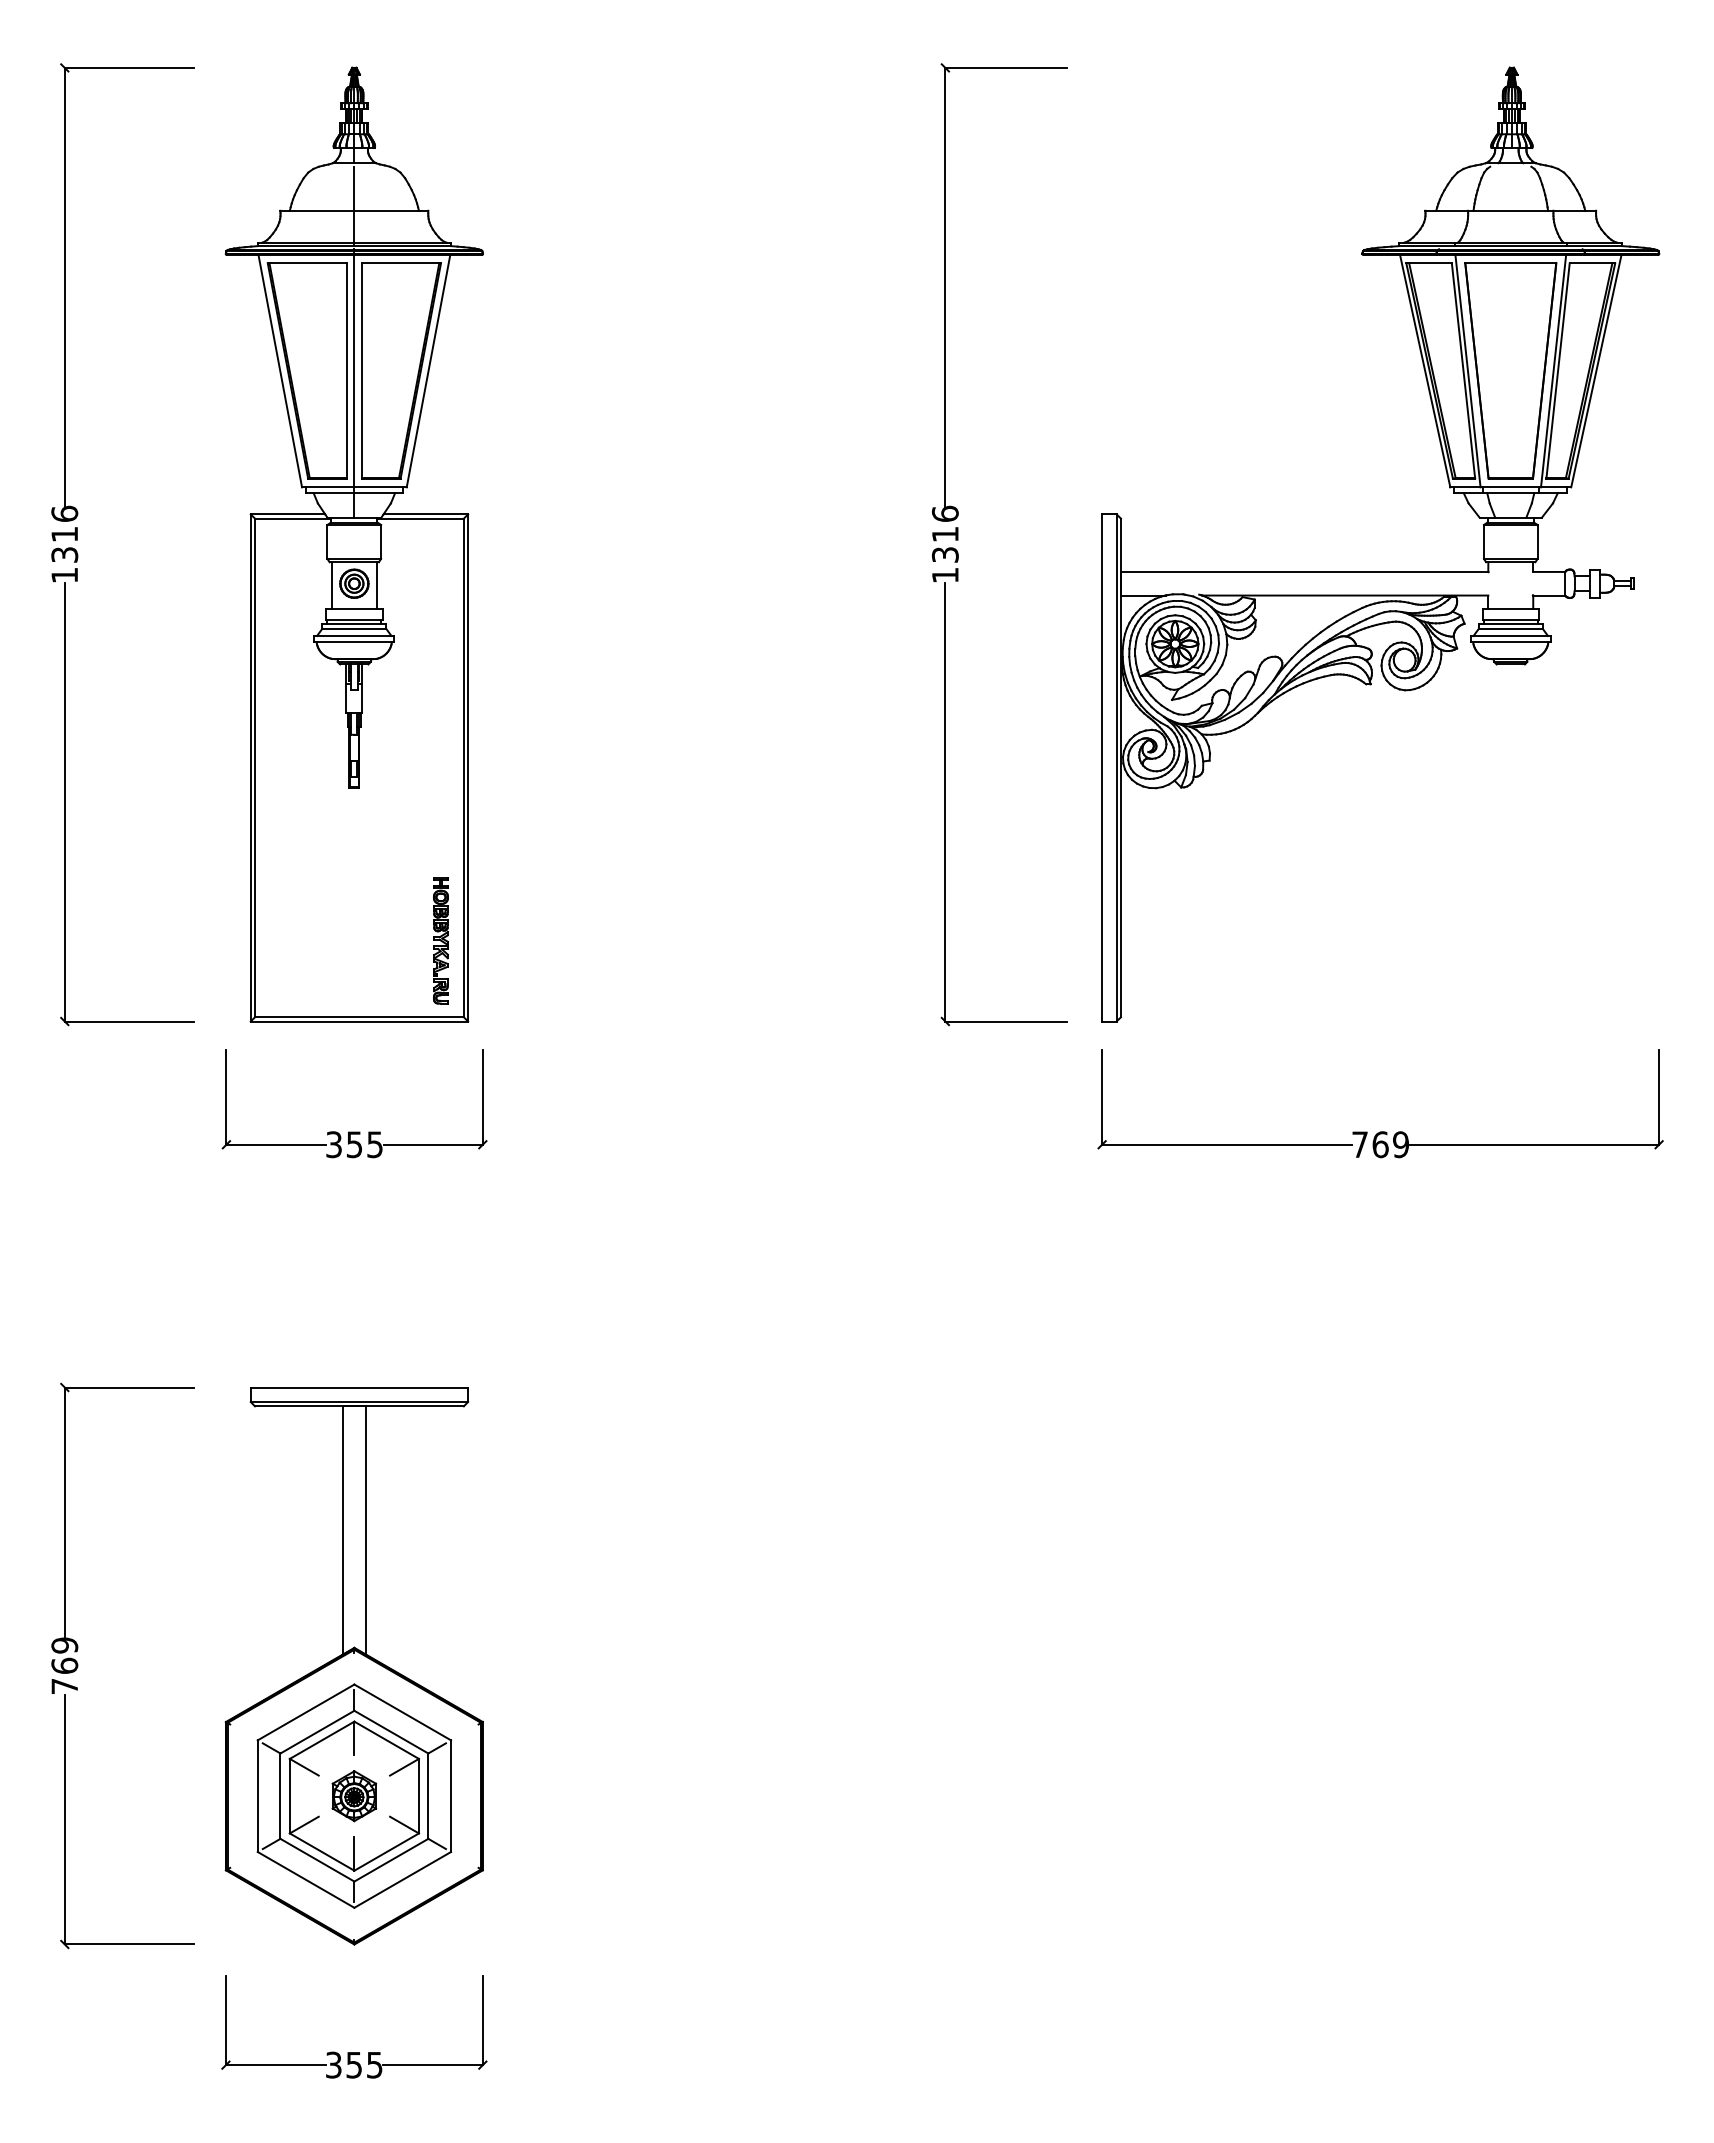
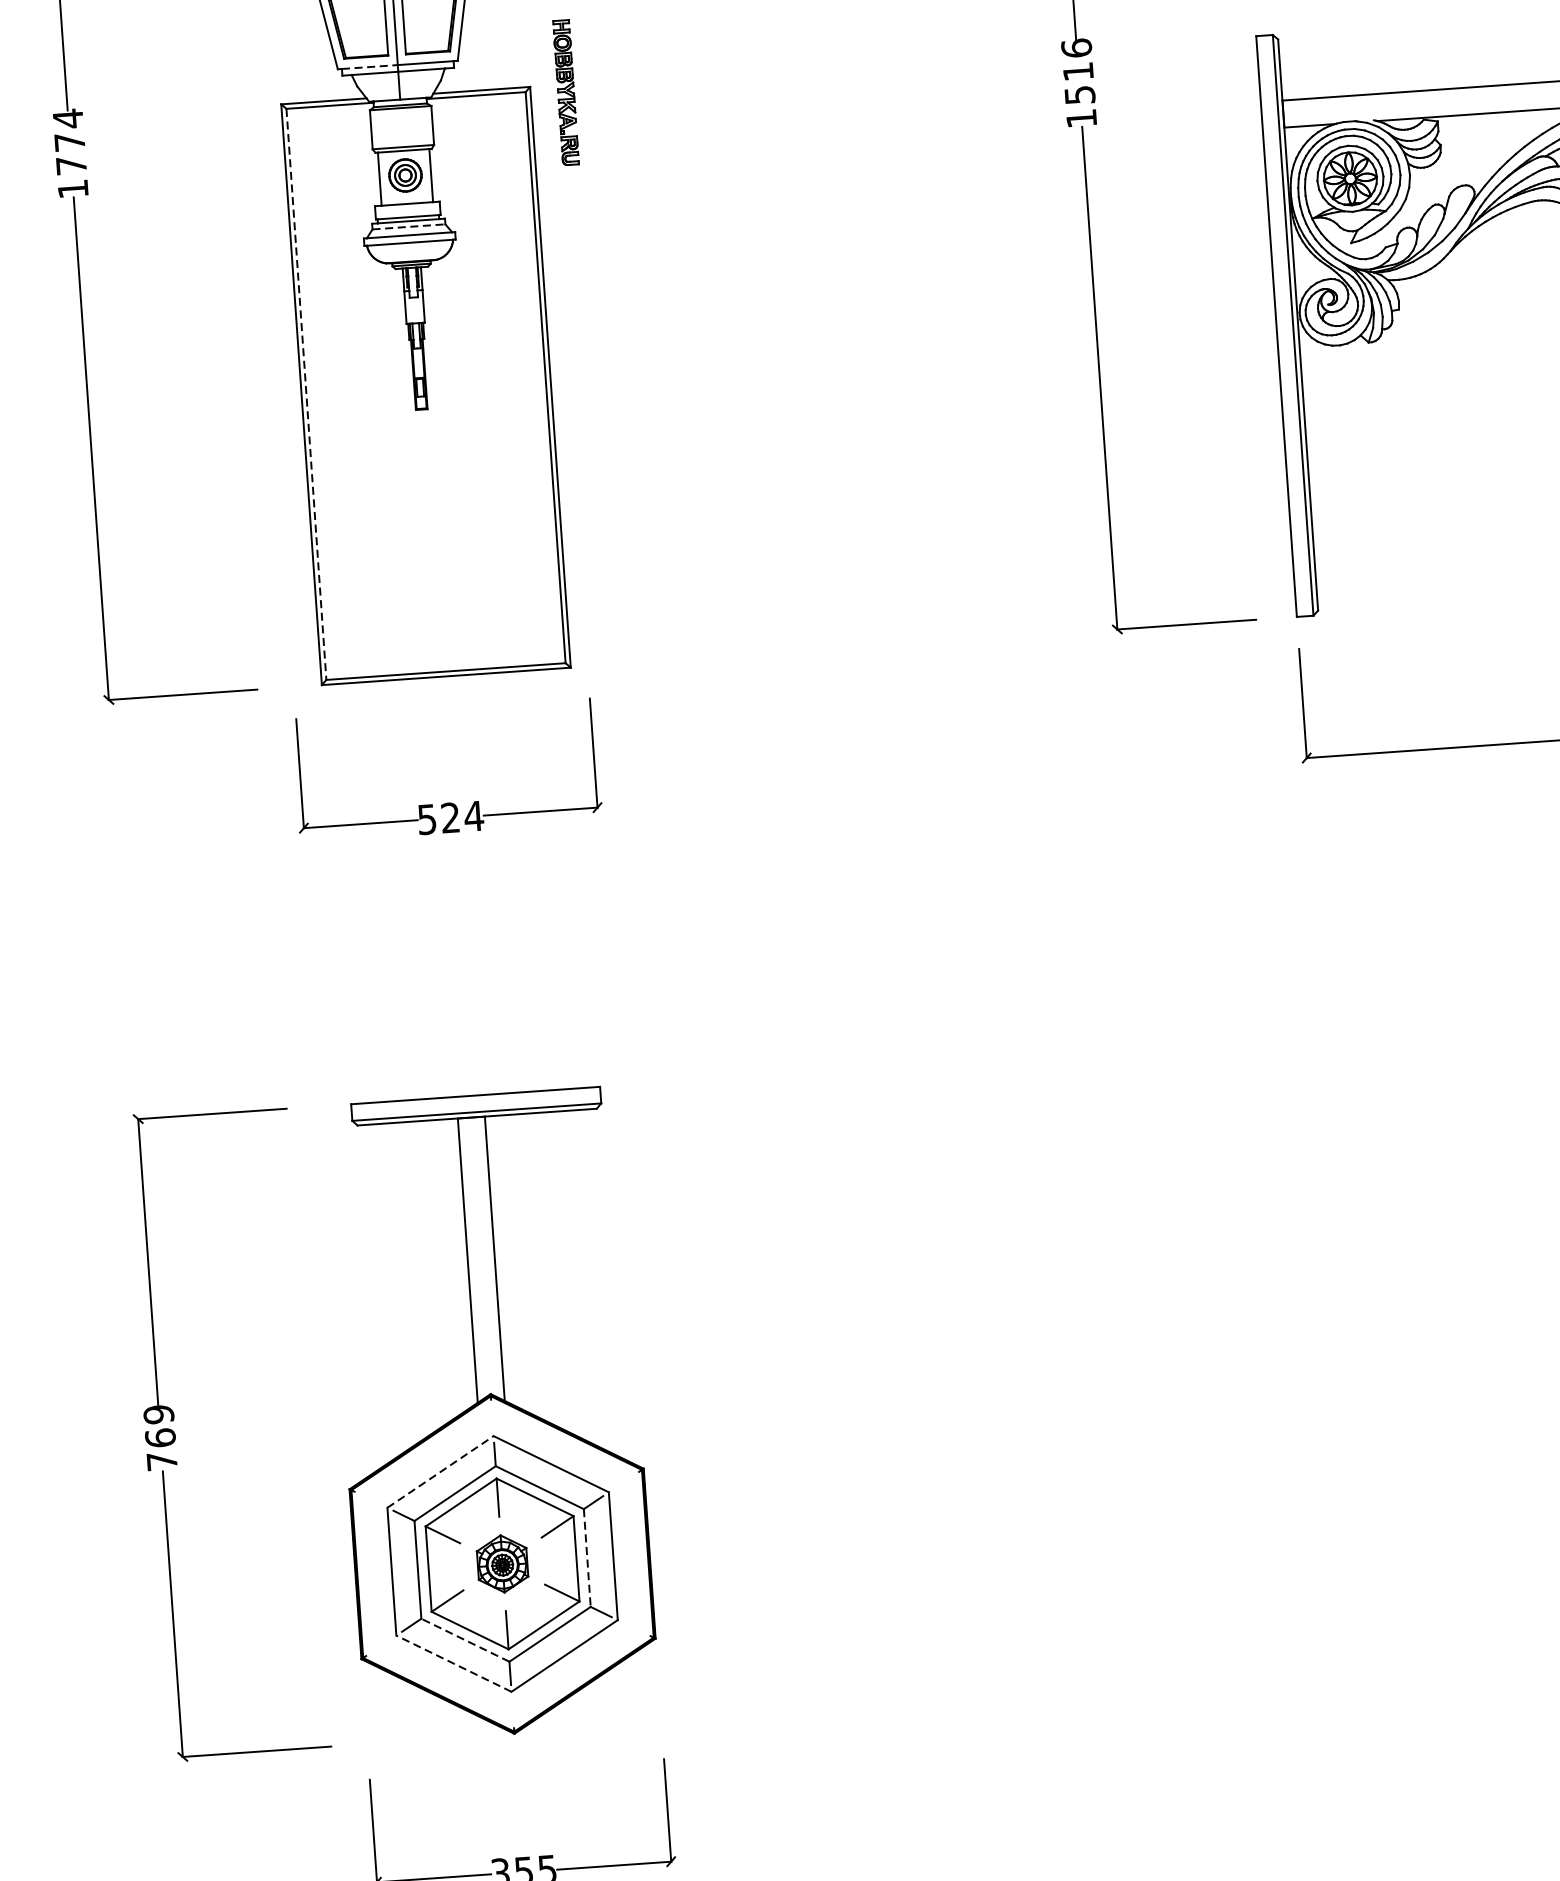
line: (330, 487) -> (370, 67), solid -> dashed
text: (64, 533) -> (69, 141), 1316 -> 1774
text: (944, 554) -> (1078, 94), 1316 -> 1516
line: (354, 628) -> (409, 226), solid -> dashed
line: (255, 768) -> (307, 394), solid -> dashed
part: (440, 940) -> (565, 92), moved
text: (355, 1144) -> (451, 817), 355 -> 524
line: (306, 1712) -> (441, 1471), solid -> dashed
line: (428, 1796) -> (587, 1558), solid -> dashed
line: (317, 1860) -> (465, 1640), solid -> dashed
line: (306, 1879) -> (454, 1663), solid -> dashed

